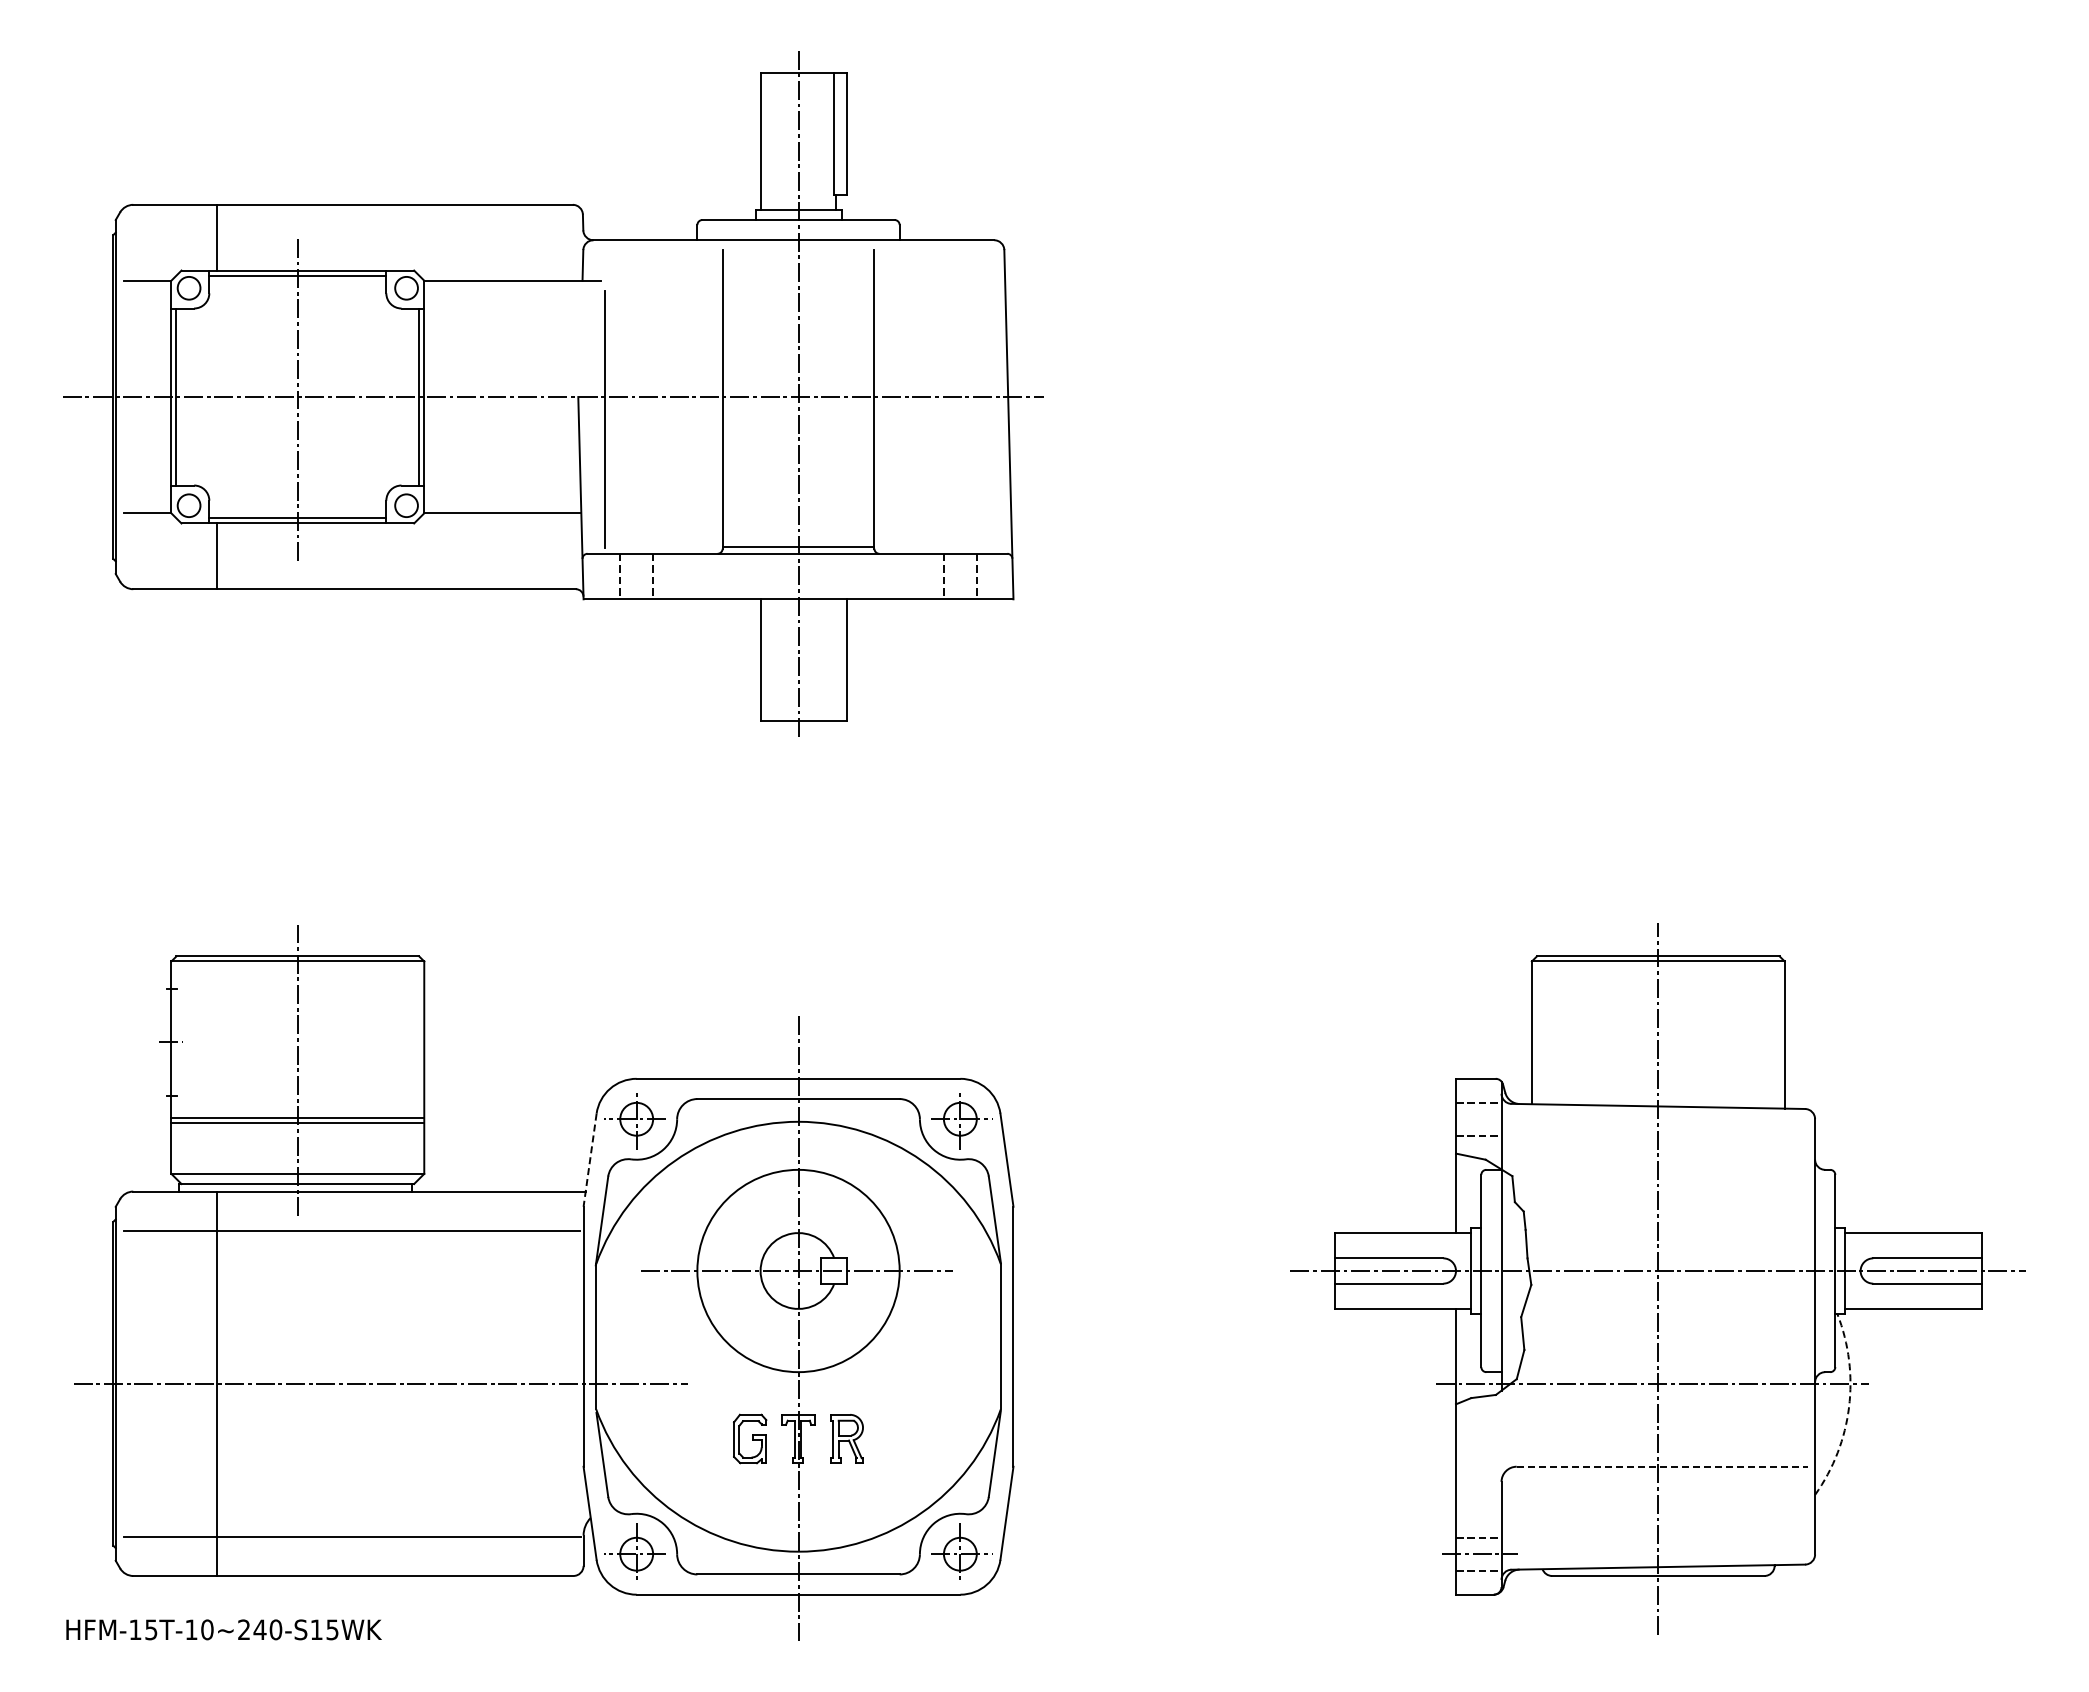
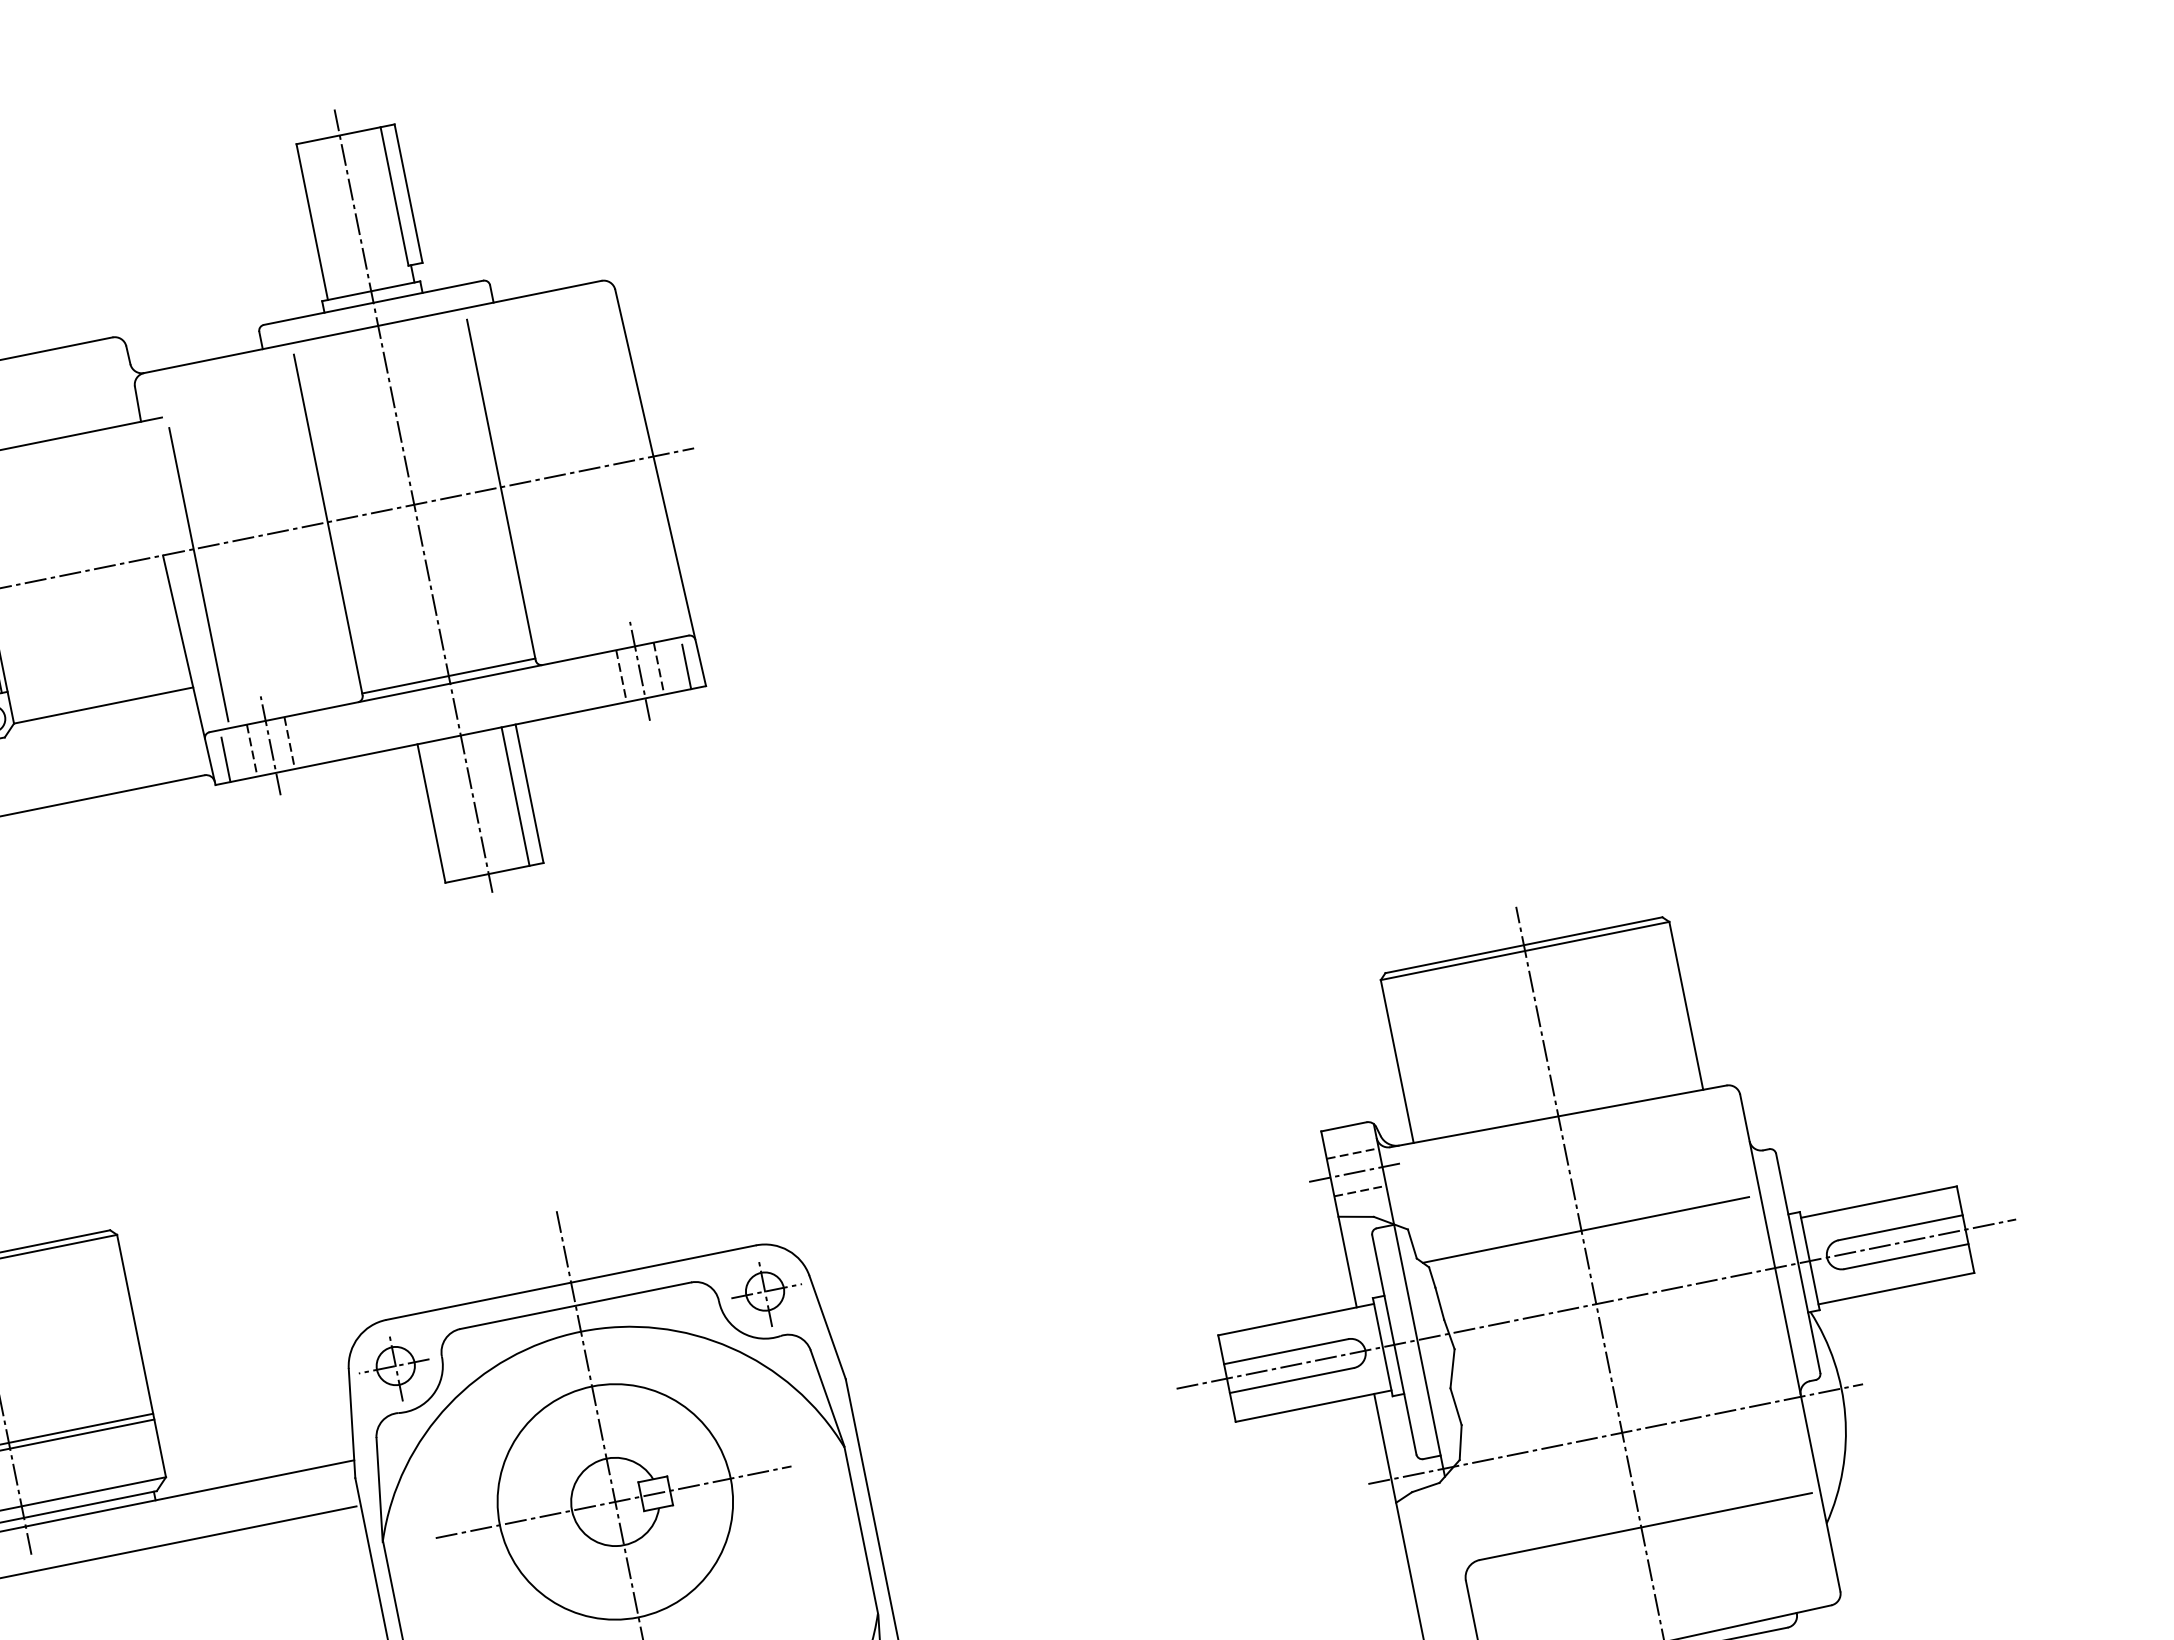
line: (636, 575) -> (270, 745), added
line: (960, 575) -> (640, 671), added
line: (596, 579) -> (225, 759), added
line: (1000, 579) -> (686, 666), added
line: (834, 659) -> (515, 795), added
line: (1478, 1119) -> (1356, 1172), added
line: (590, 1160) -> (352, 1423), dashed -> solid
line: (1662, 1206) -> (1586, 1229), added
arc: (1849, 1407) -> (1845, 1415), dashed -> solid
line: (1662, 1466) -> (1646, 1526), dashed -> solid

